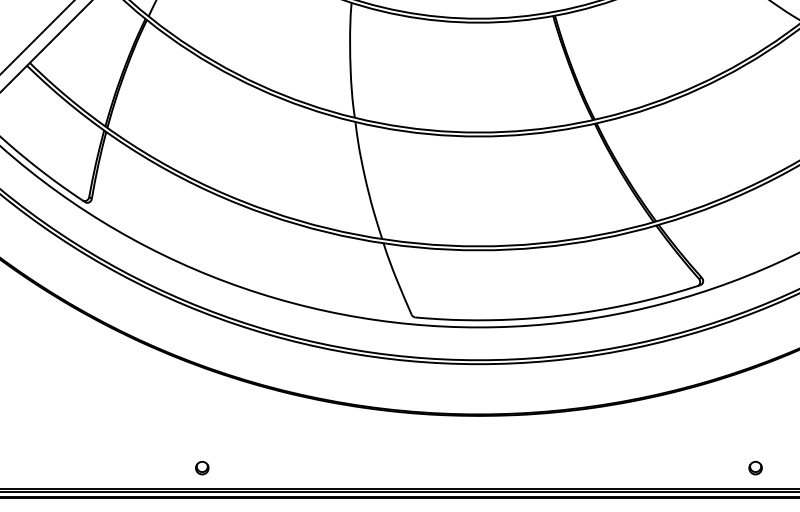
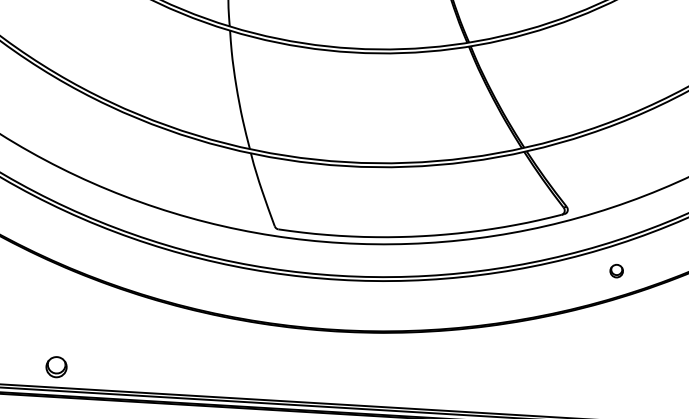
part: (202, 467) -> (56, 366), size x1.6
part: (755, 467) -> (616, 270), moved

